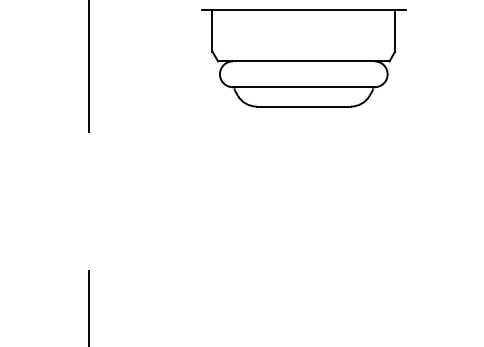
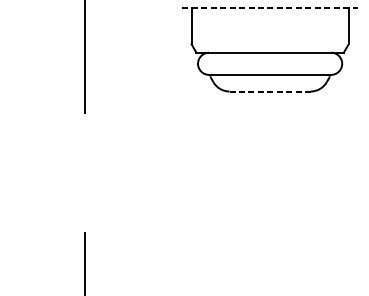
line: (304, 9) -> (270, 8), solid -> dashed
line: (304, 106) -> (270, 91), solid -> dashed

